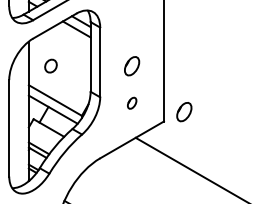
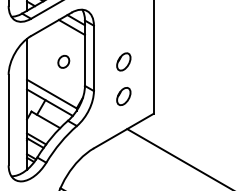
part: (50, 65) -> (63, 61), moved
part: (131, 103) -> (123, 96), size x1.67
part: (183, 111) -> (172, 104), removed

